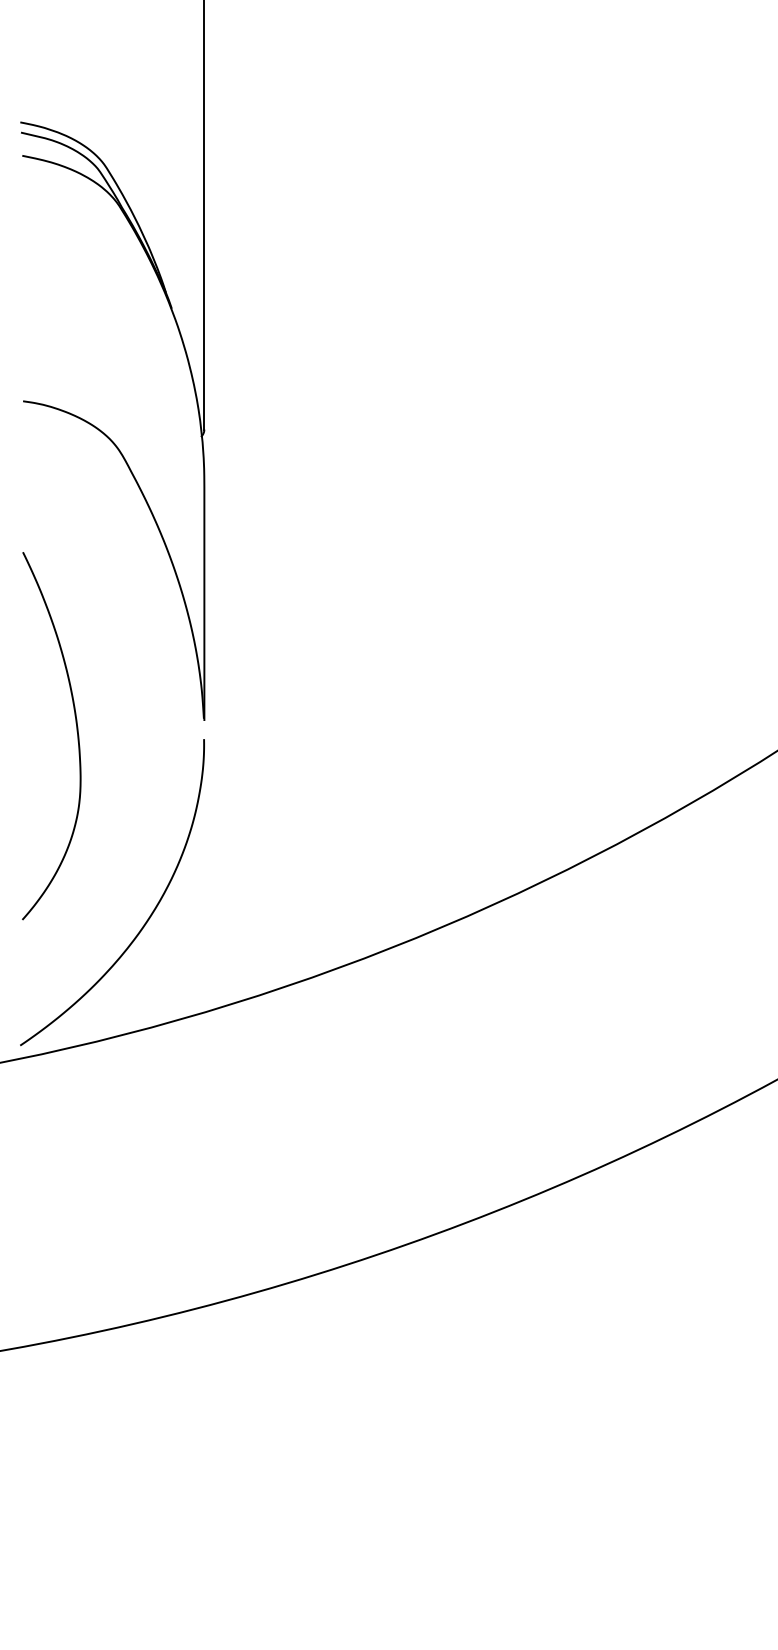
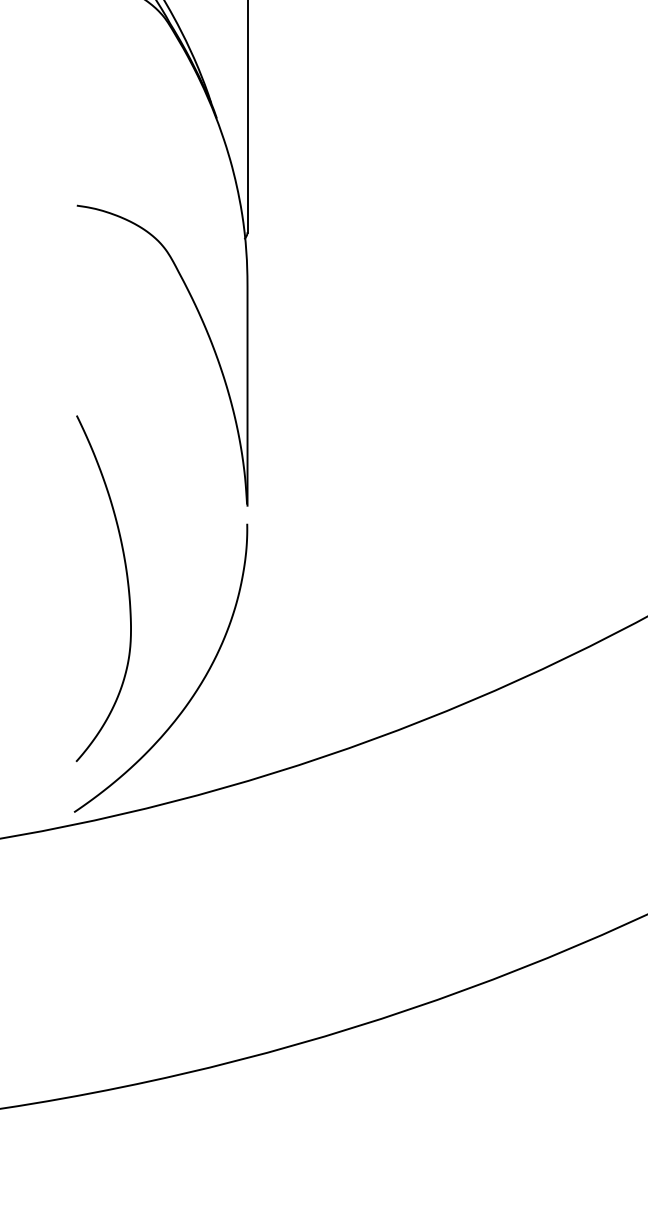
curve: (76, 731) -> (127, 584), moved

